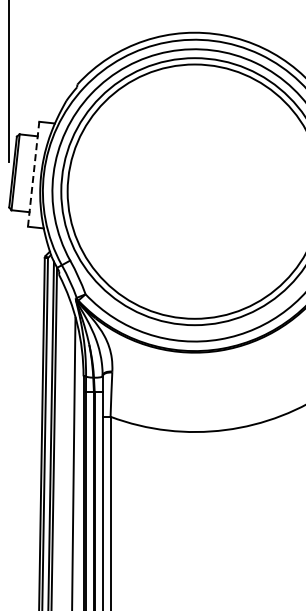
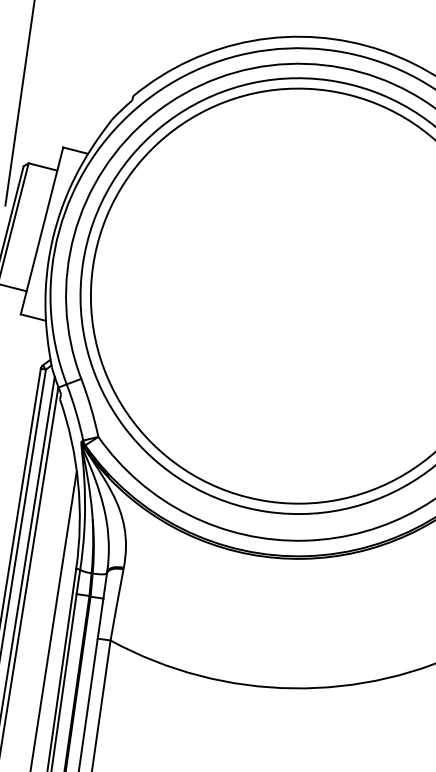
line: (33, 174) -> (41, 231), dashed -> solid

